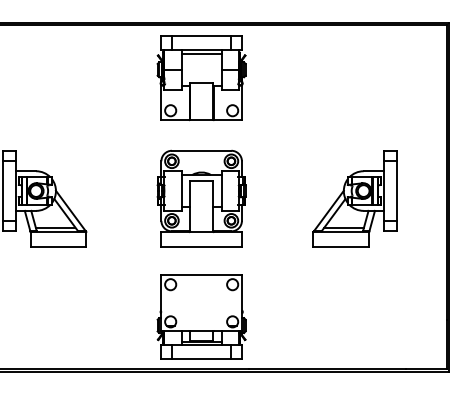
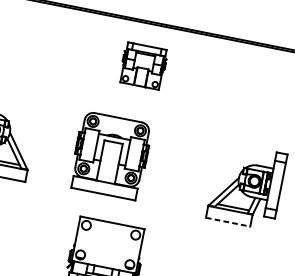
part: (201, 78) -> (143, 66), size x0.6
part: (201, 198) -> (110, 155), moved
line: (341, 246) -> (228, 221), solid -> dashed

